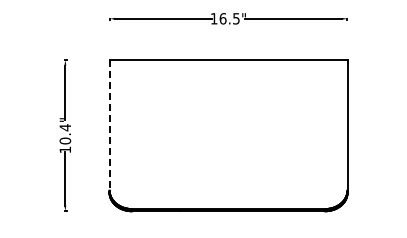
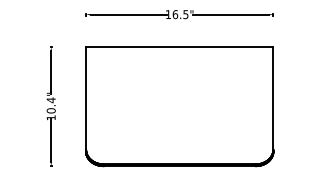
line: (109, 125) -> (85, 98), dashed -> solid

